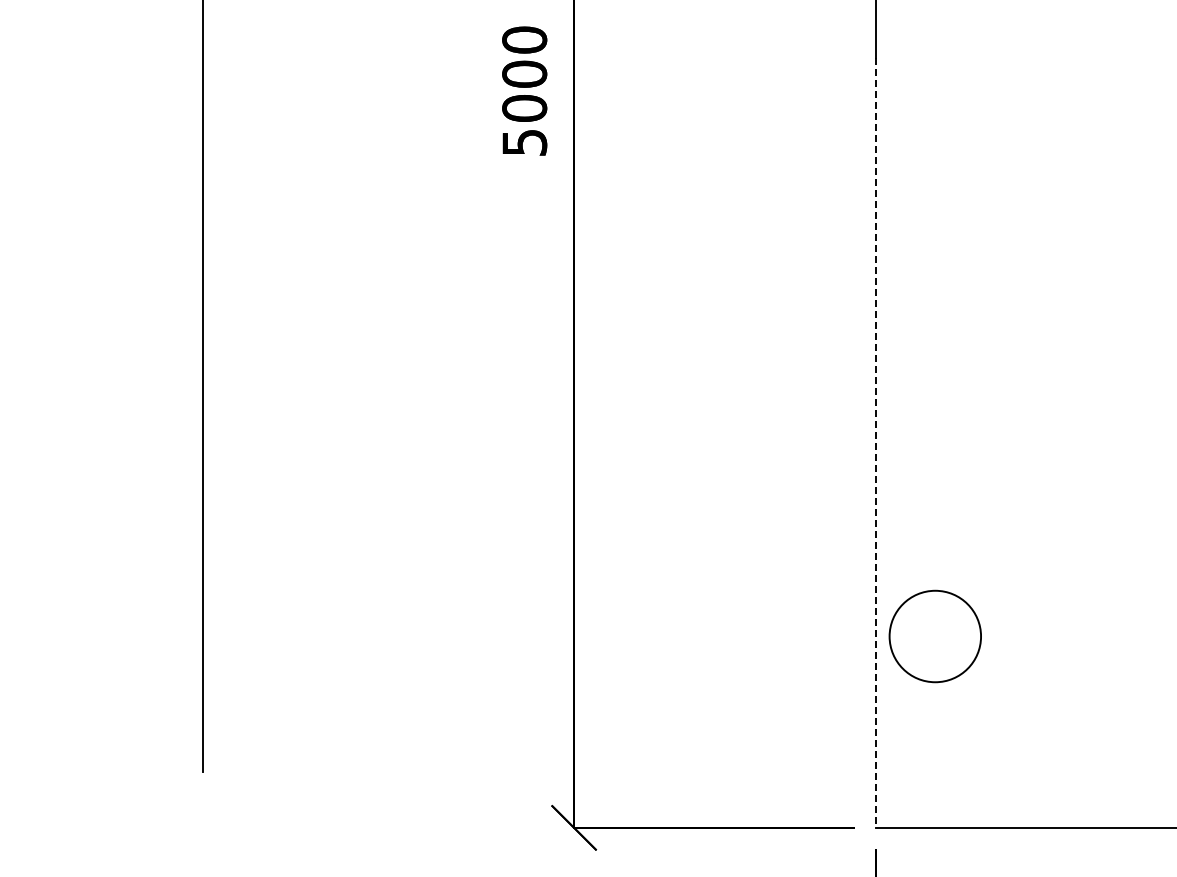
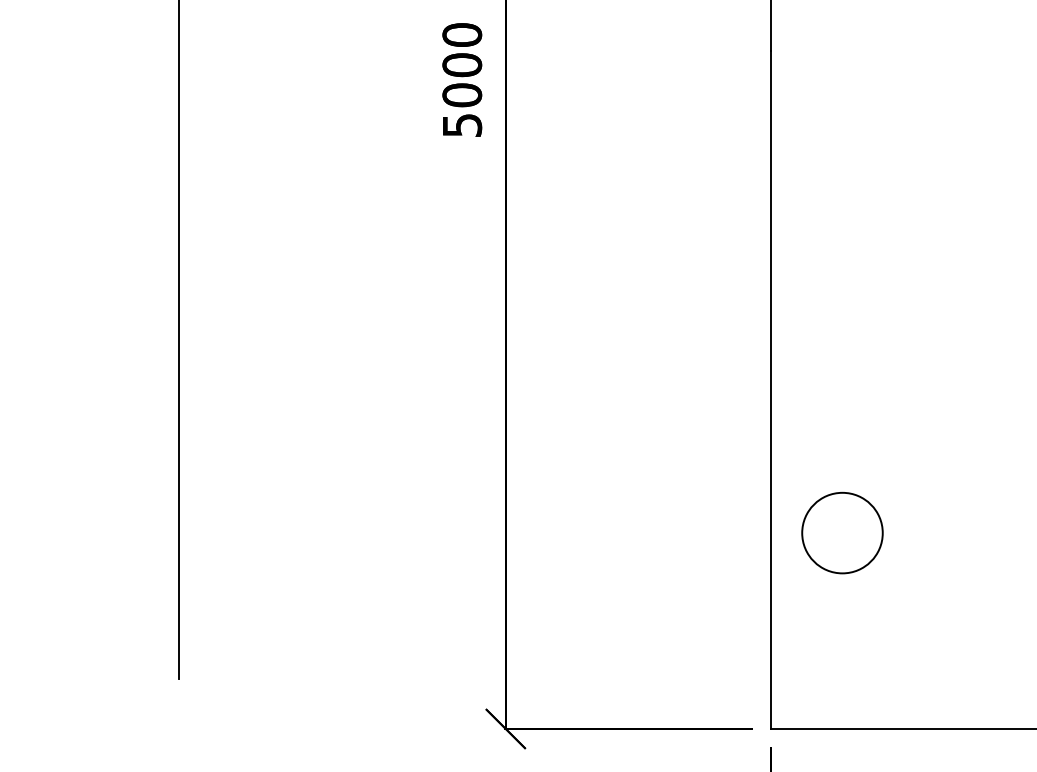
line: (875, 443) -> (771, 390), dashed -> solid
circle: (934, 636) -> (841, 533), moved

